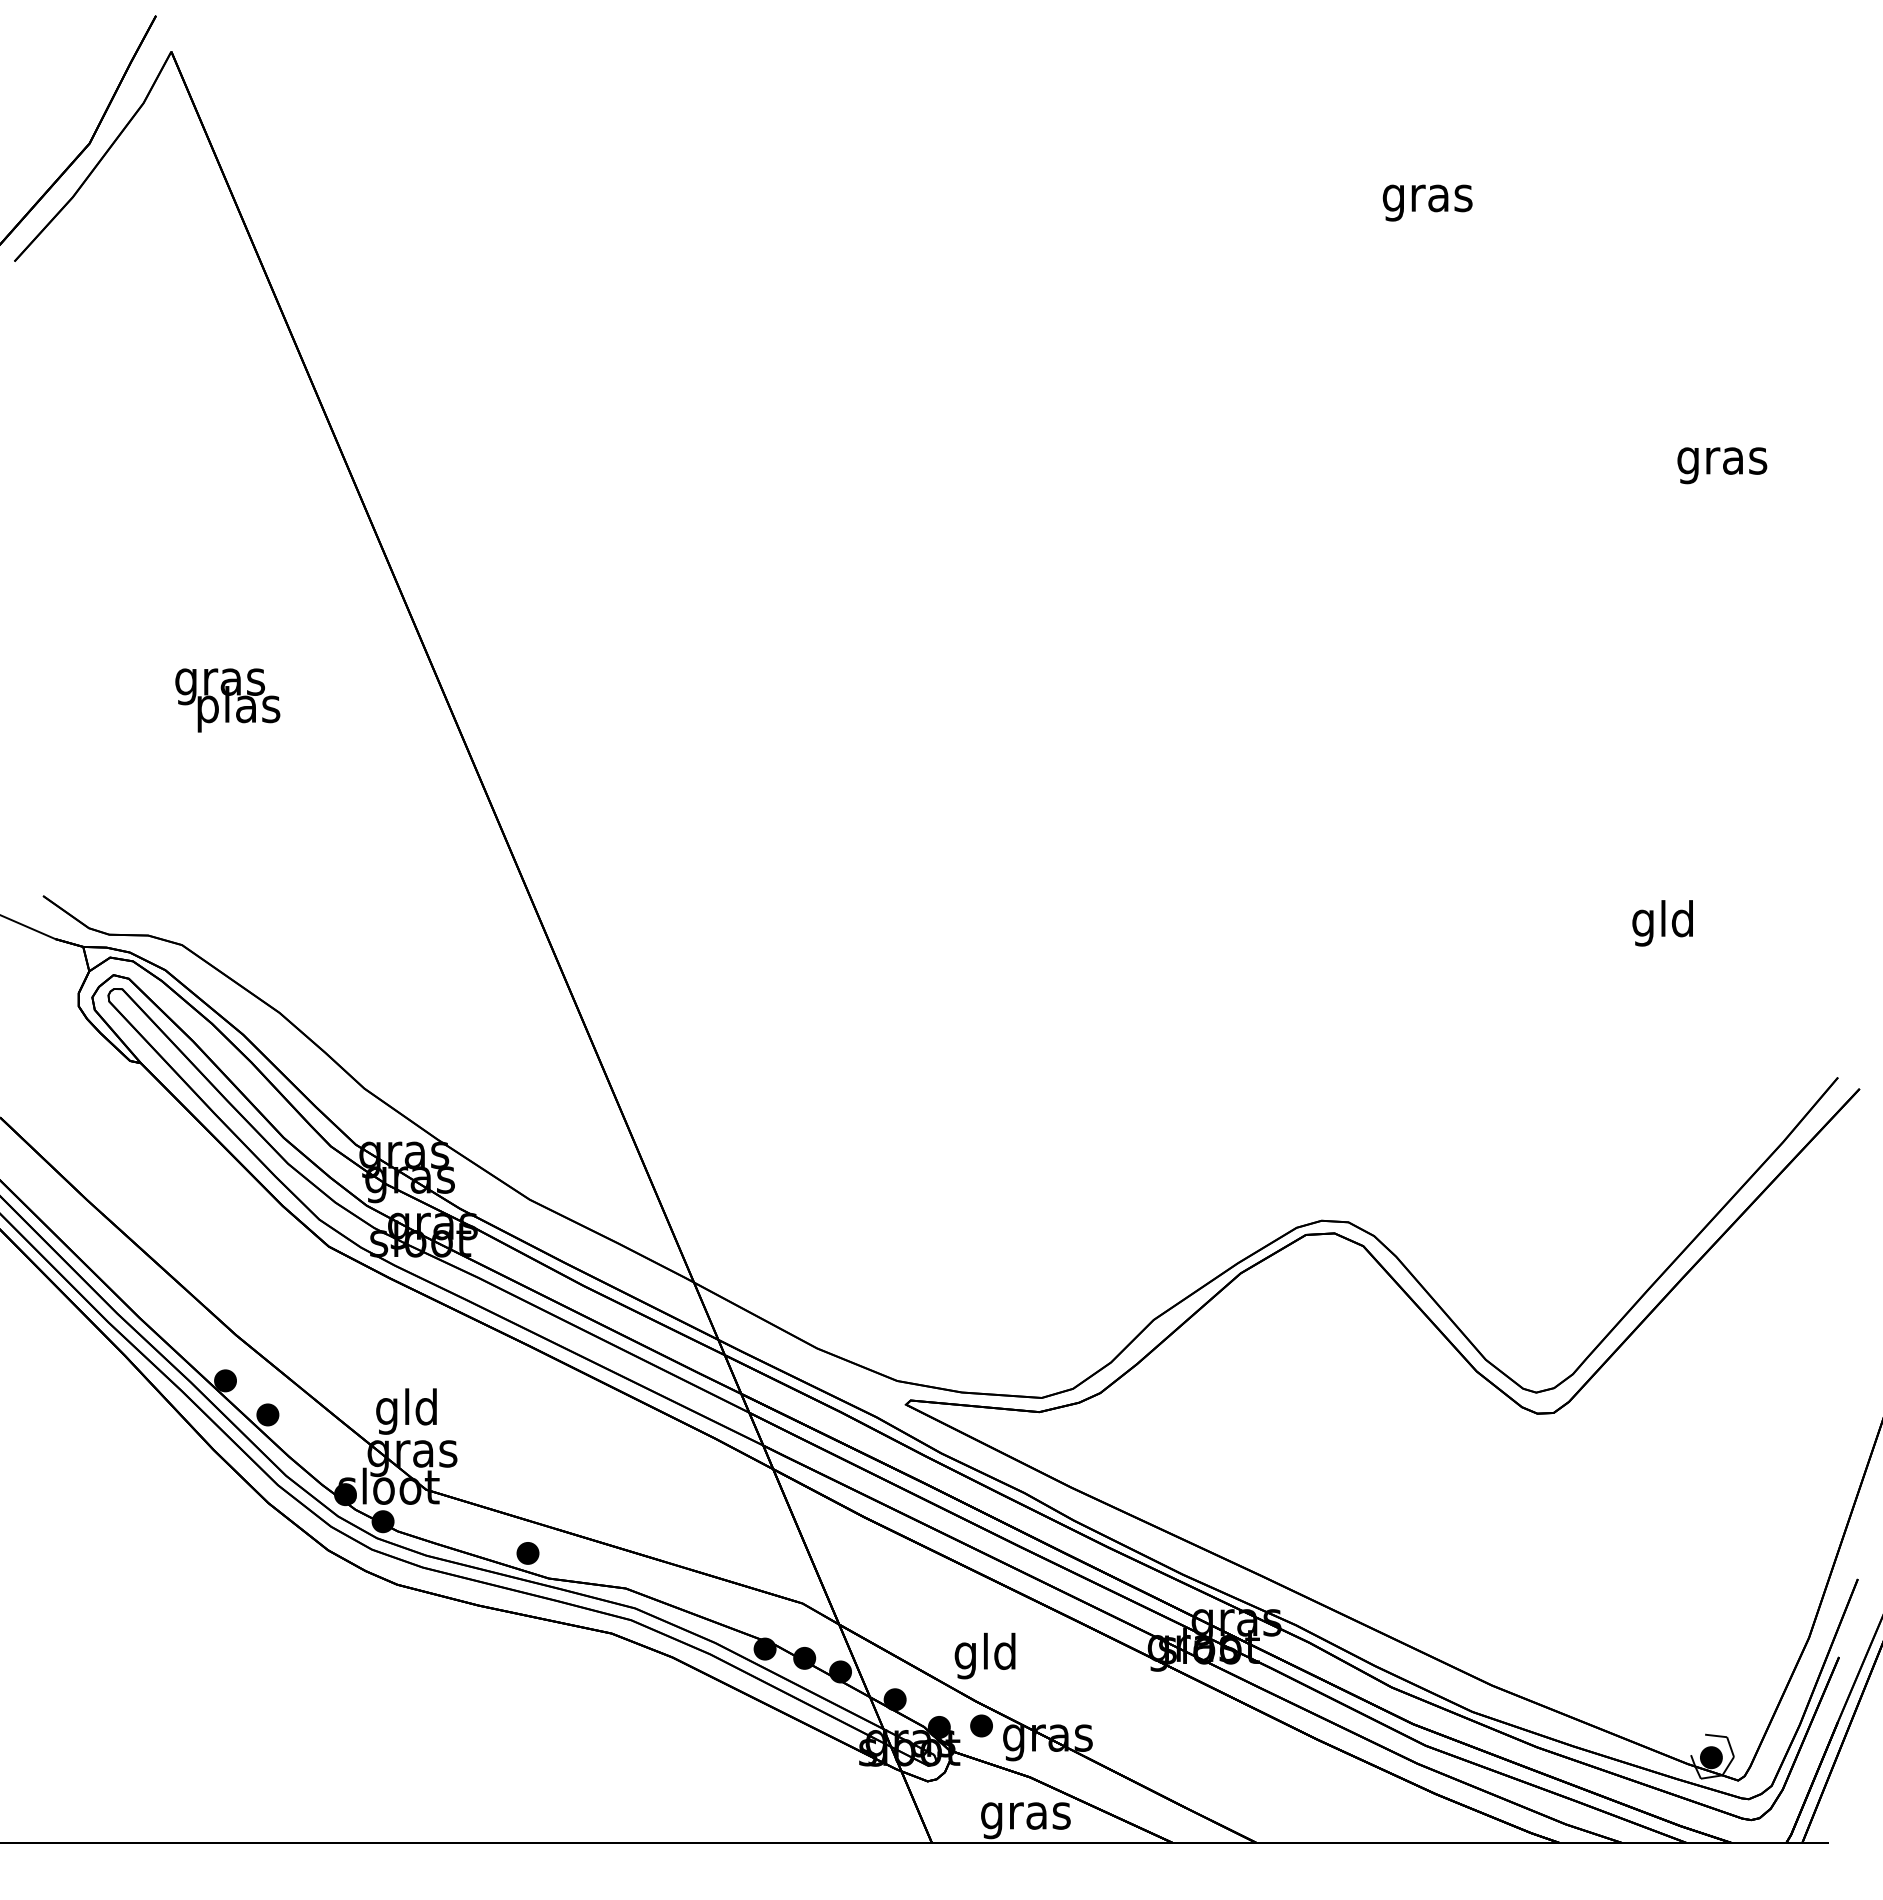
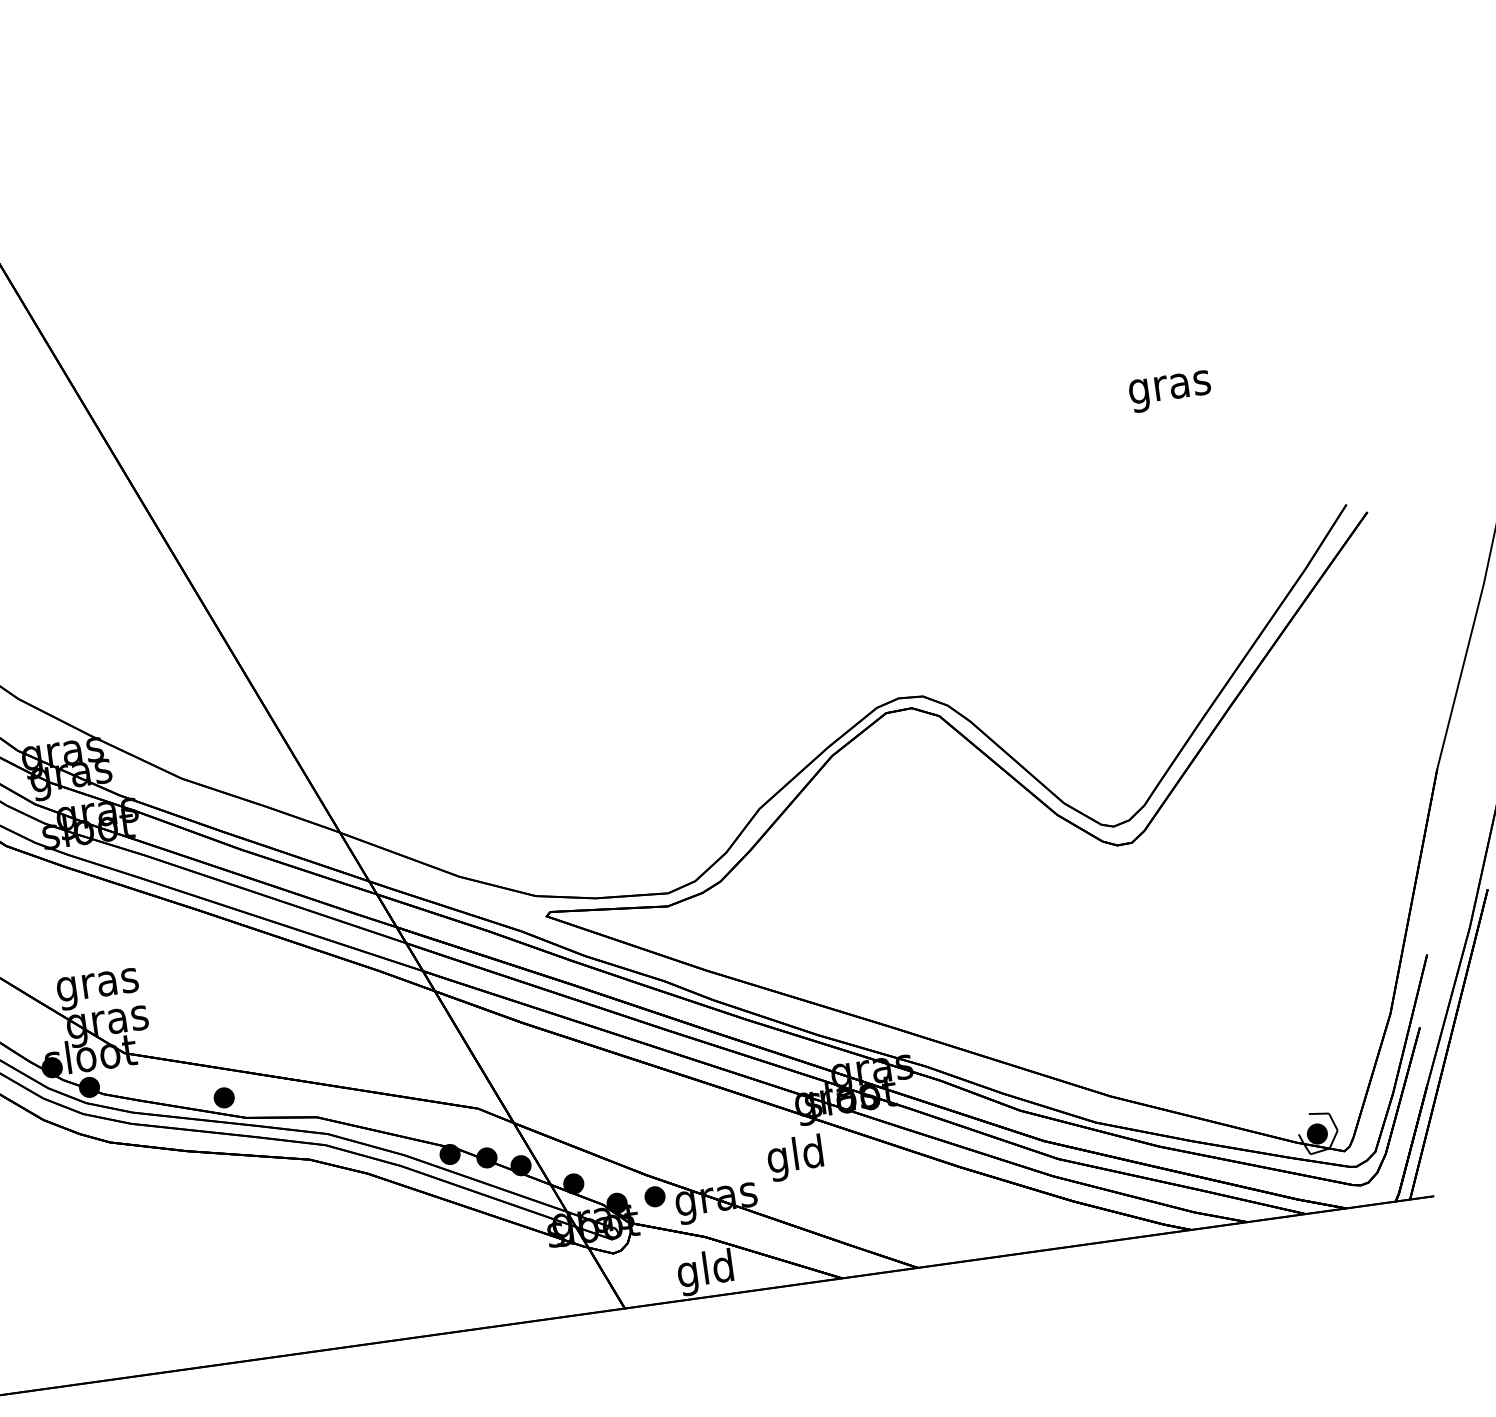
text: (1663, 923) -> (1169, 387), gld -> gras
text: (407, 1411) -> (97, 984), gld -> gras
text: (984, 1655) -> (794, 1157), moved
text: (1025, 1815) -> (705, 1272), gras -> gld

